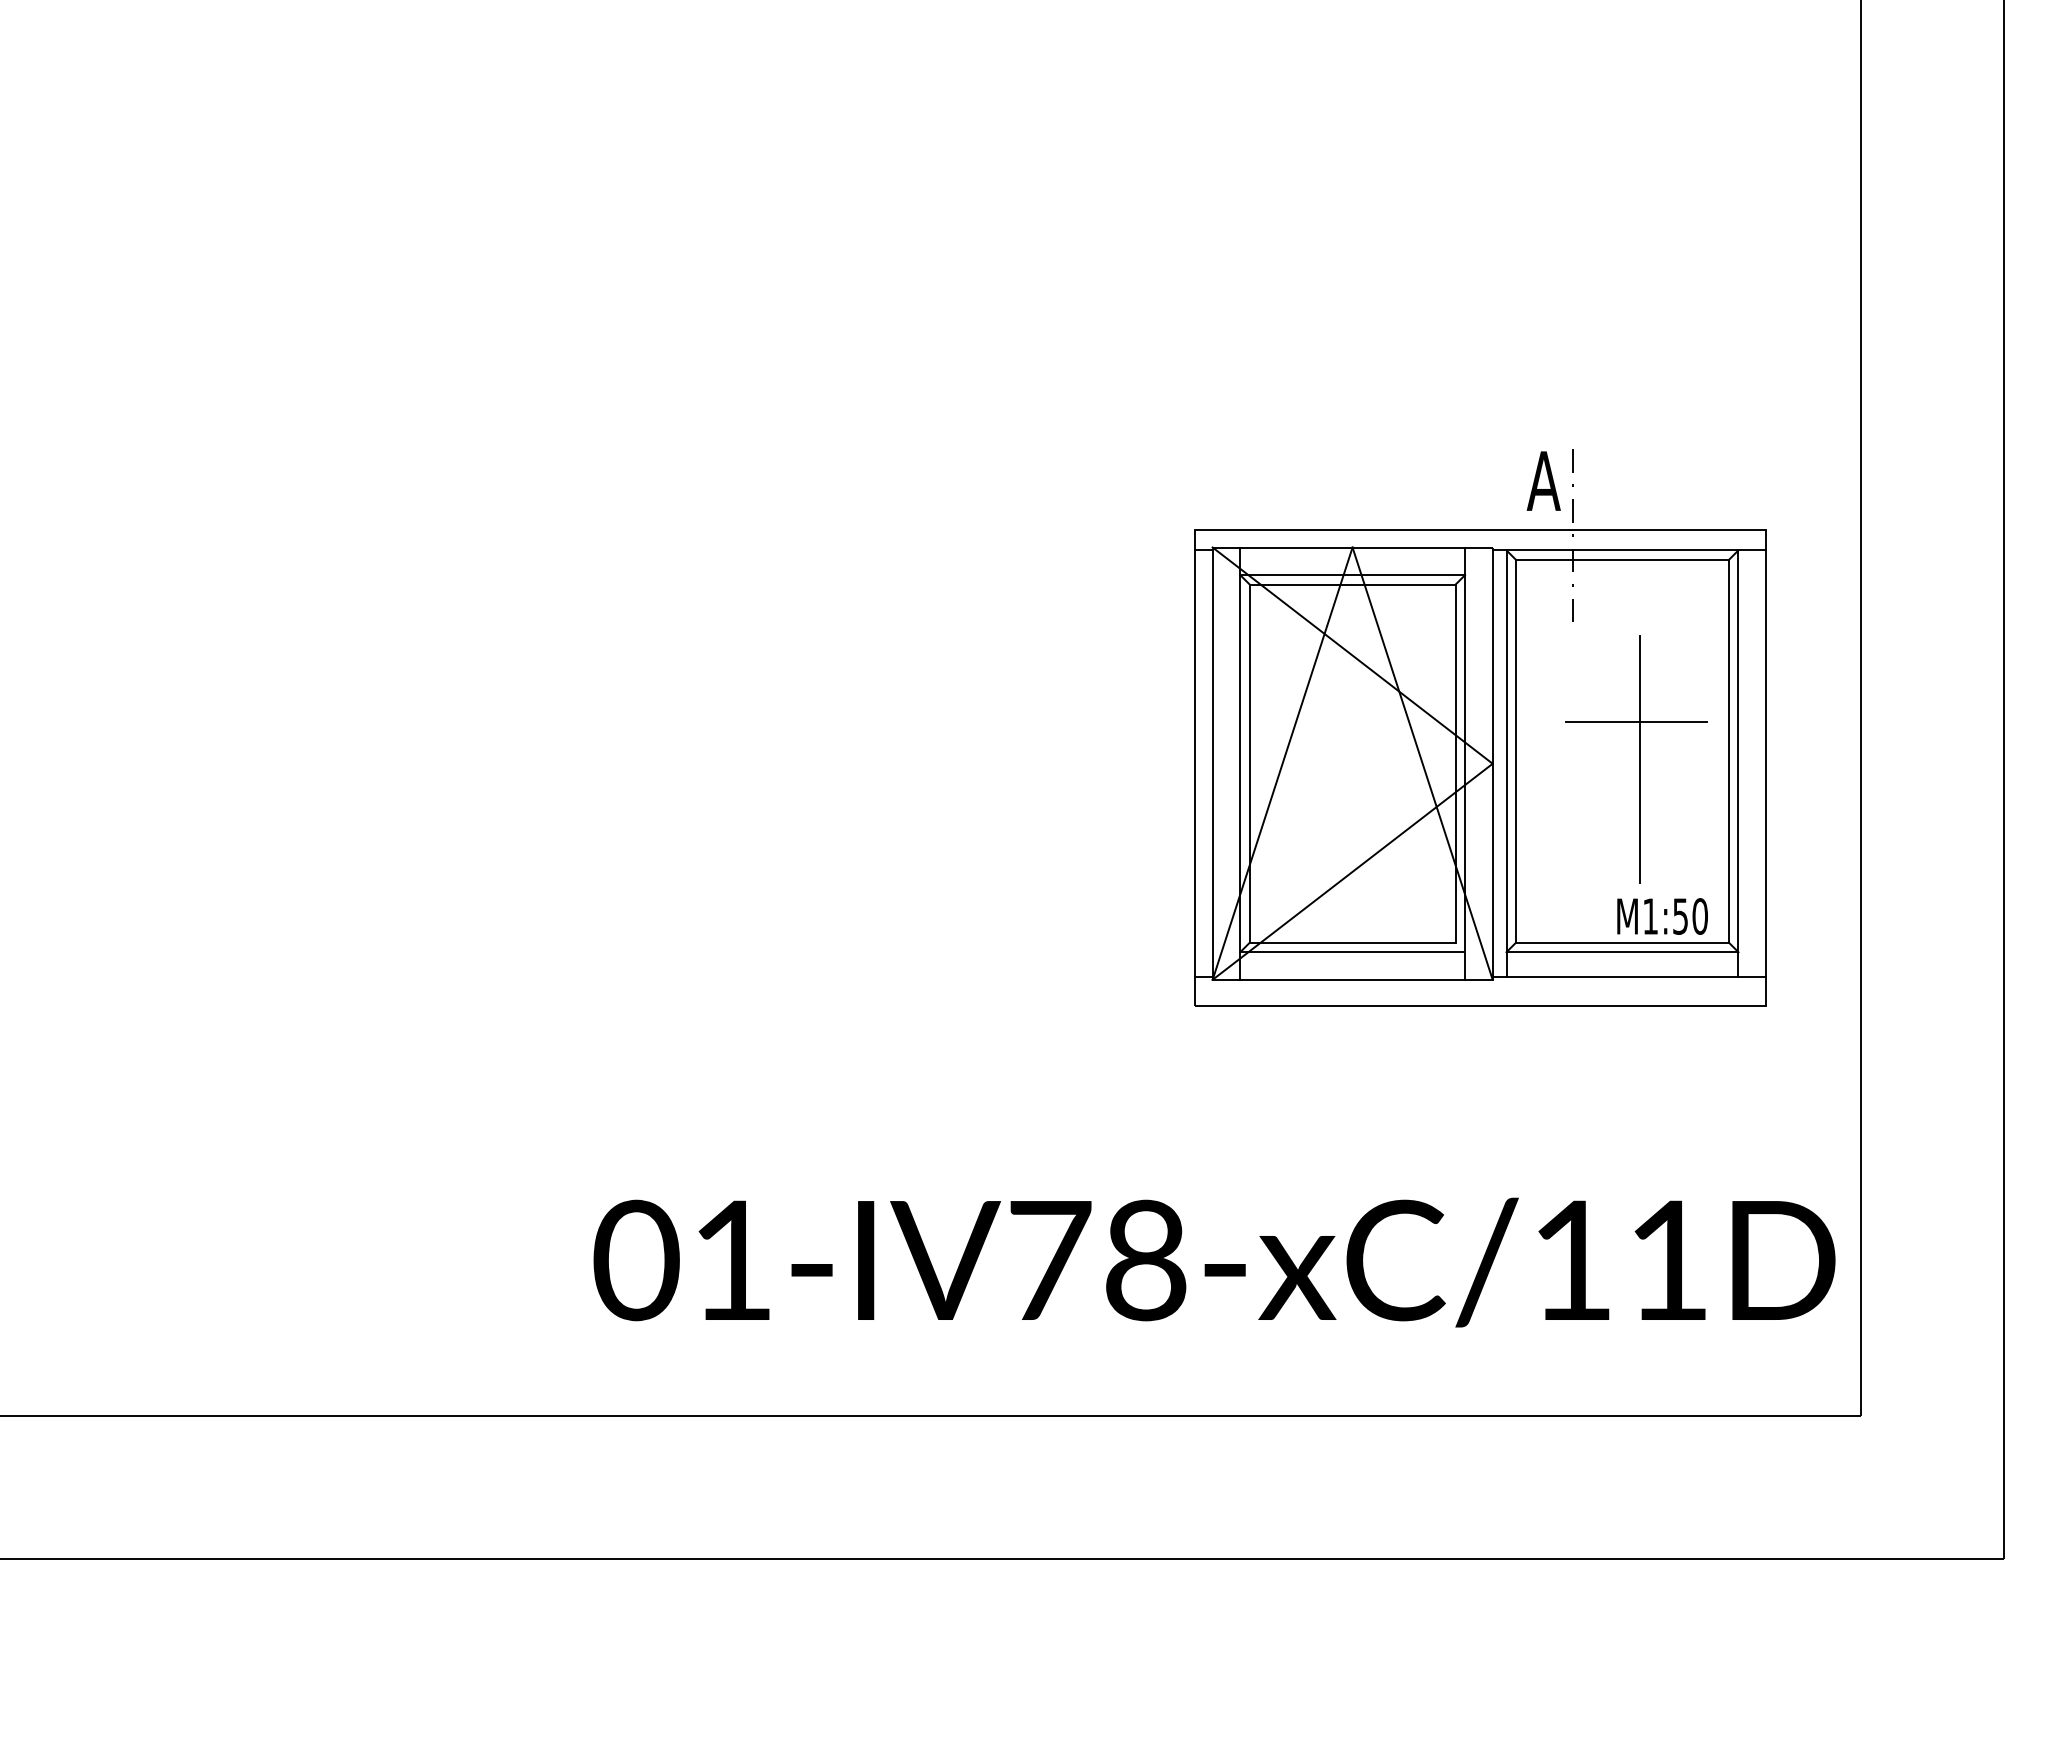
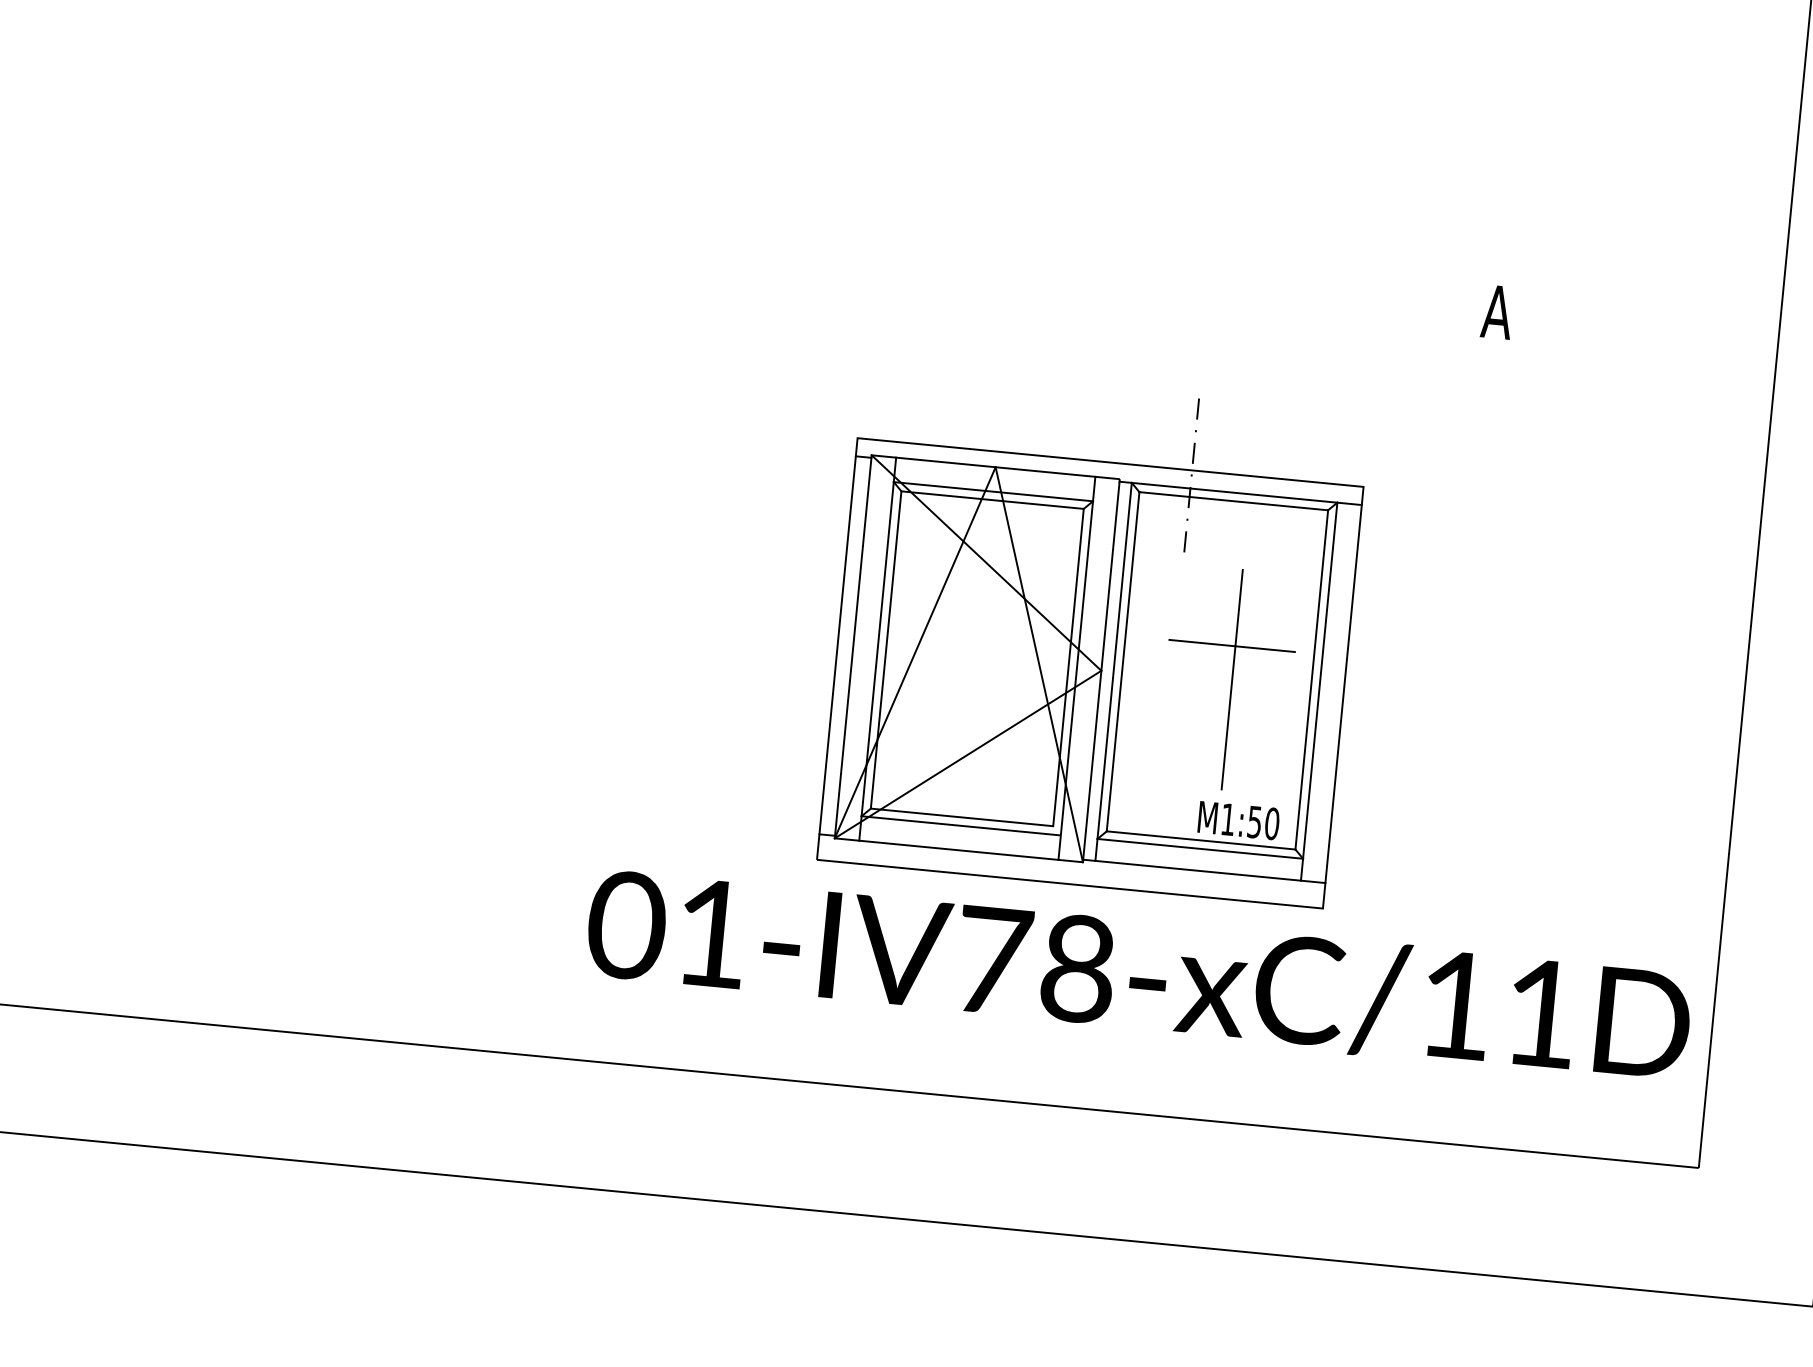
part: (1480, 727) -> (1093, 637), moved

